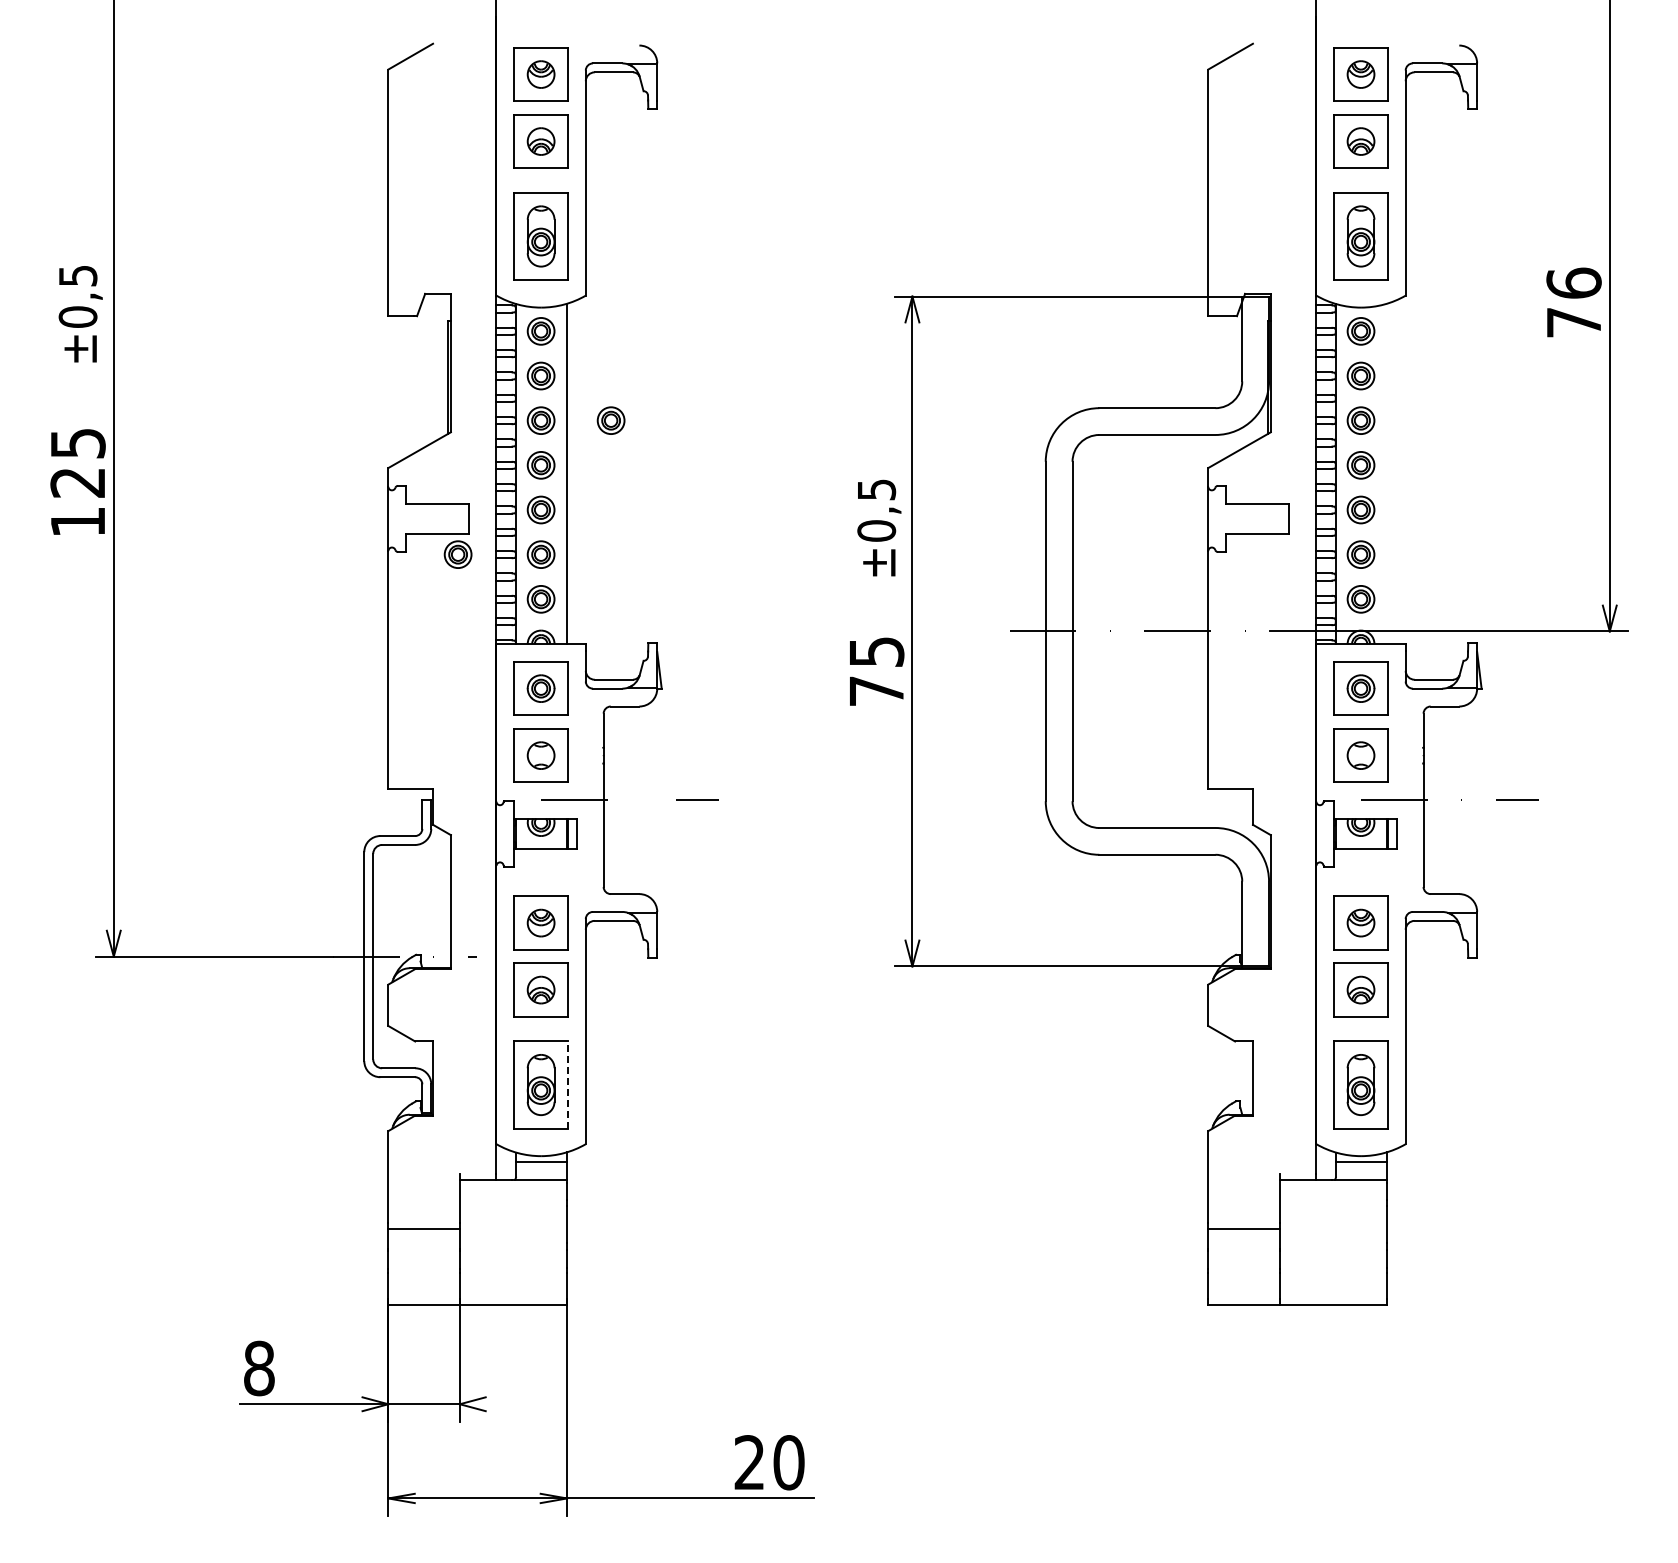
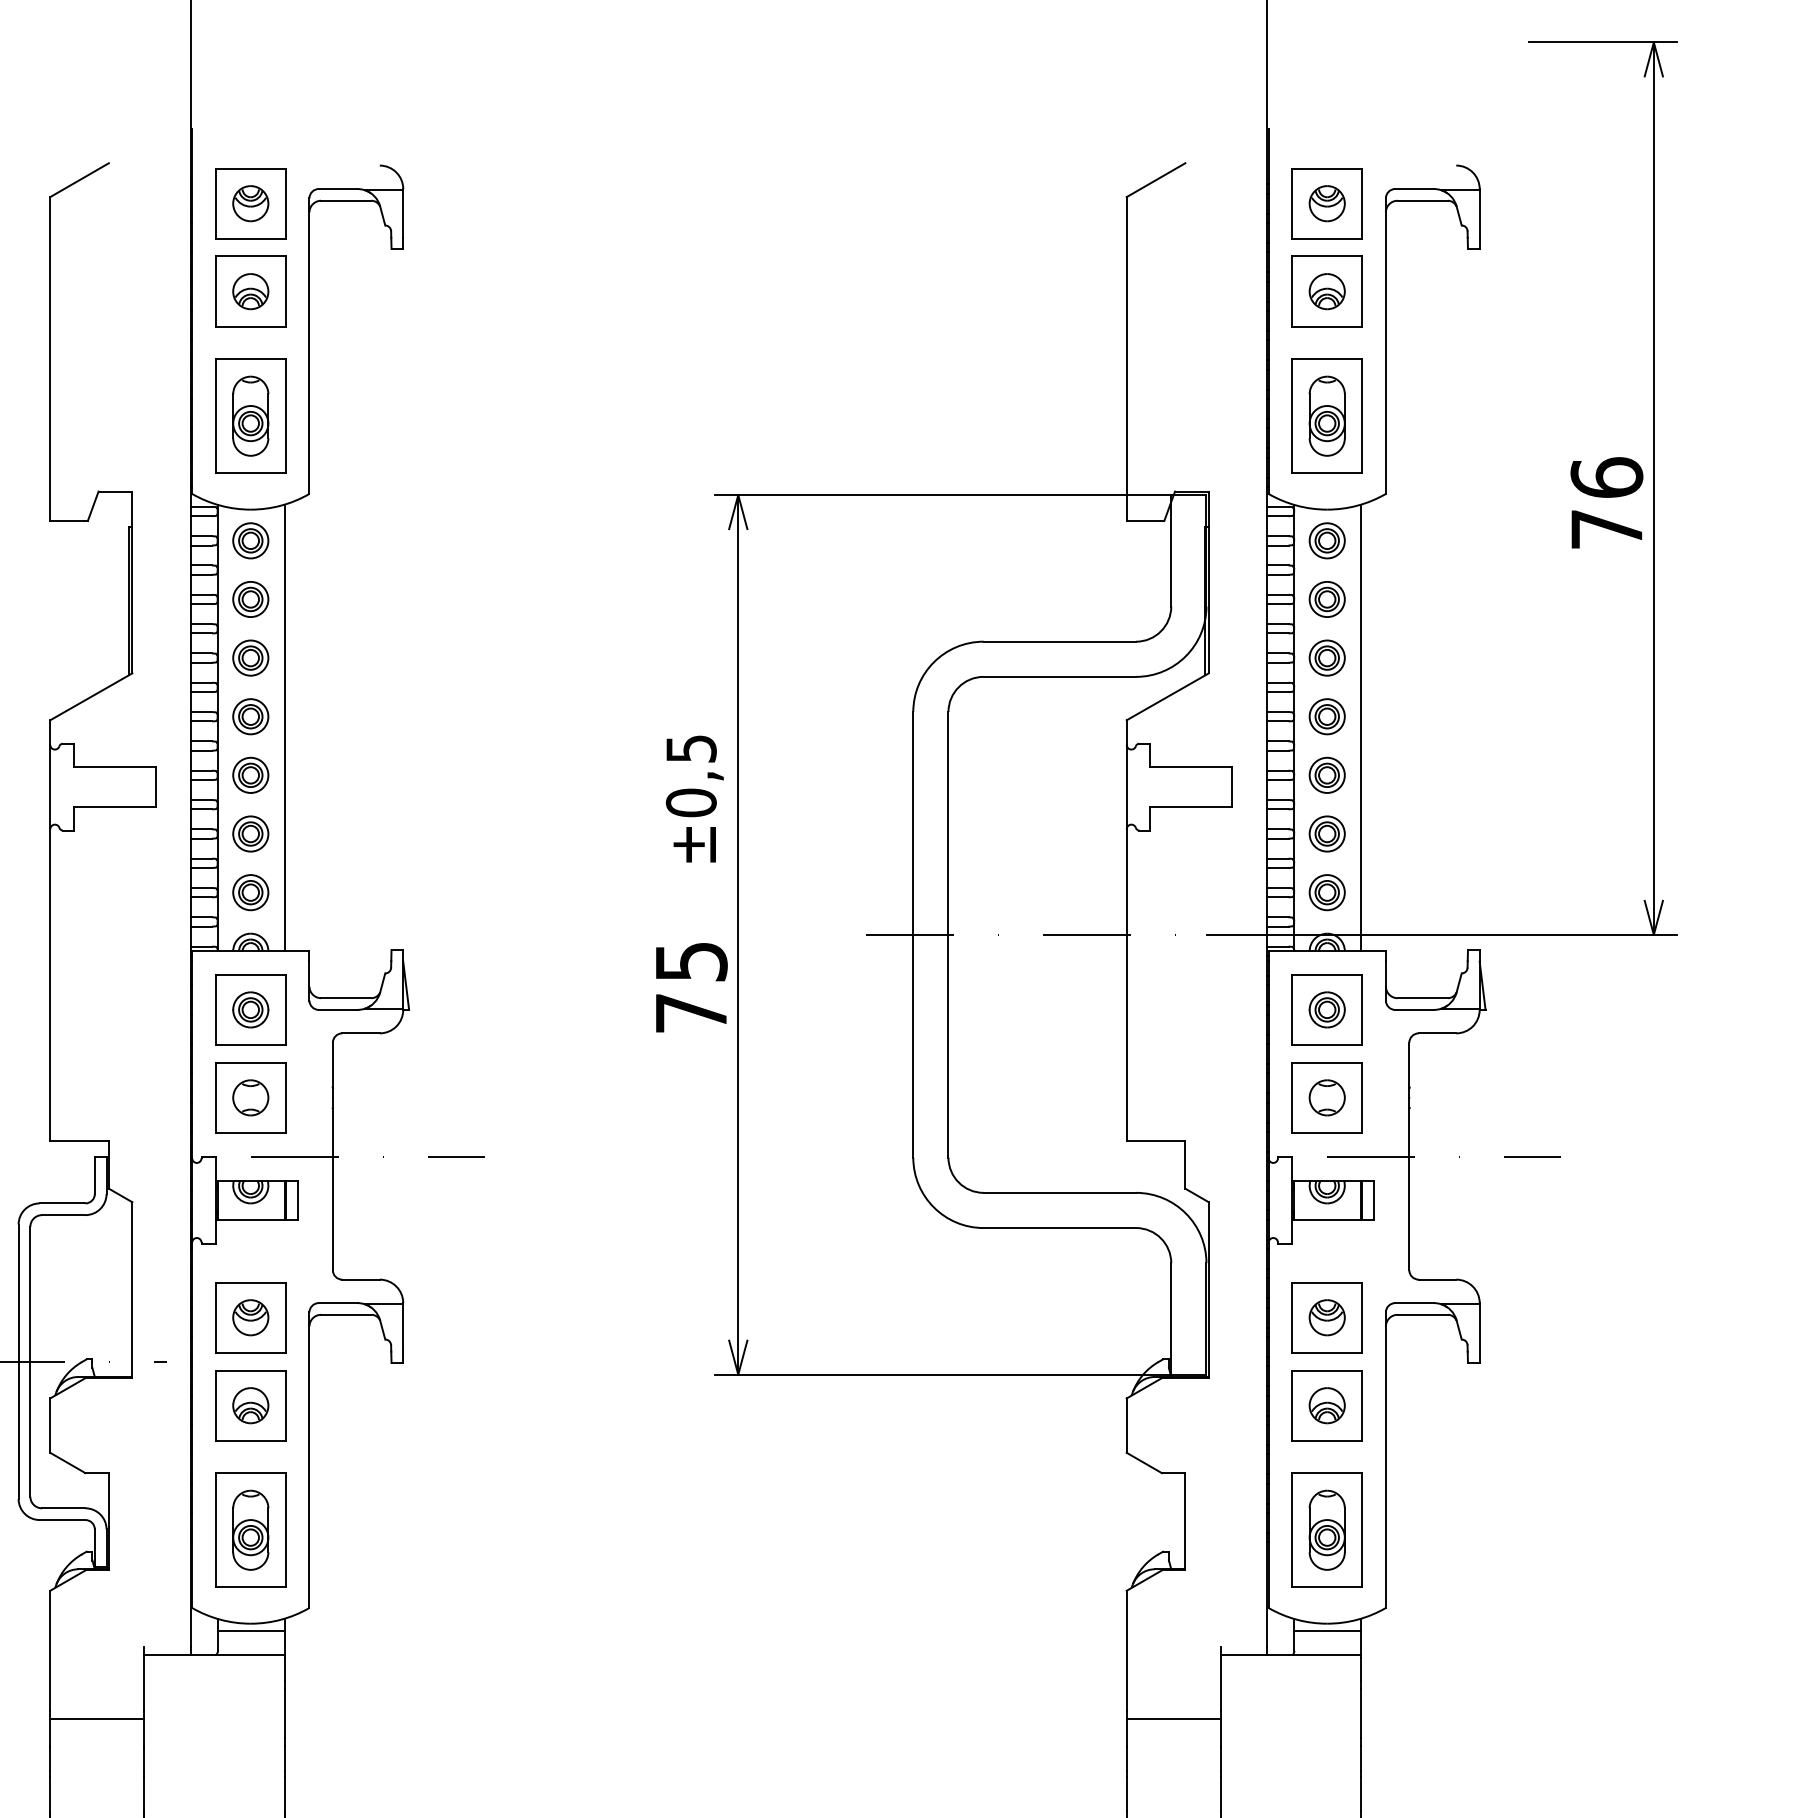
part: (610, 420) -> (341, 657), removed
line: (1386, 473) -> (1360, 727), added
part: (457, 554) -> (140, 833), removed
line: (567, 1085) -> (285, 1530), dashed -> solid

